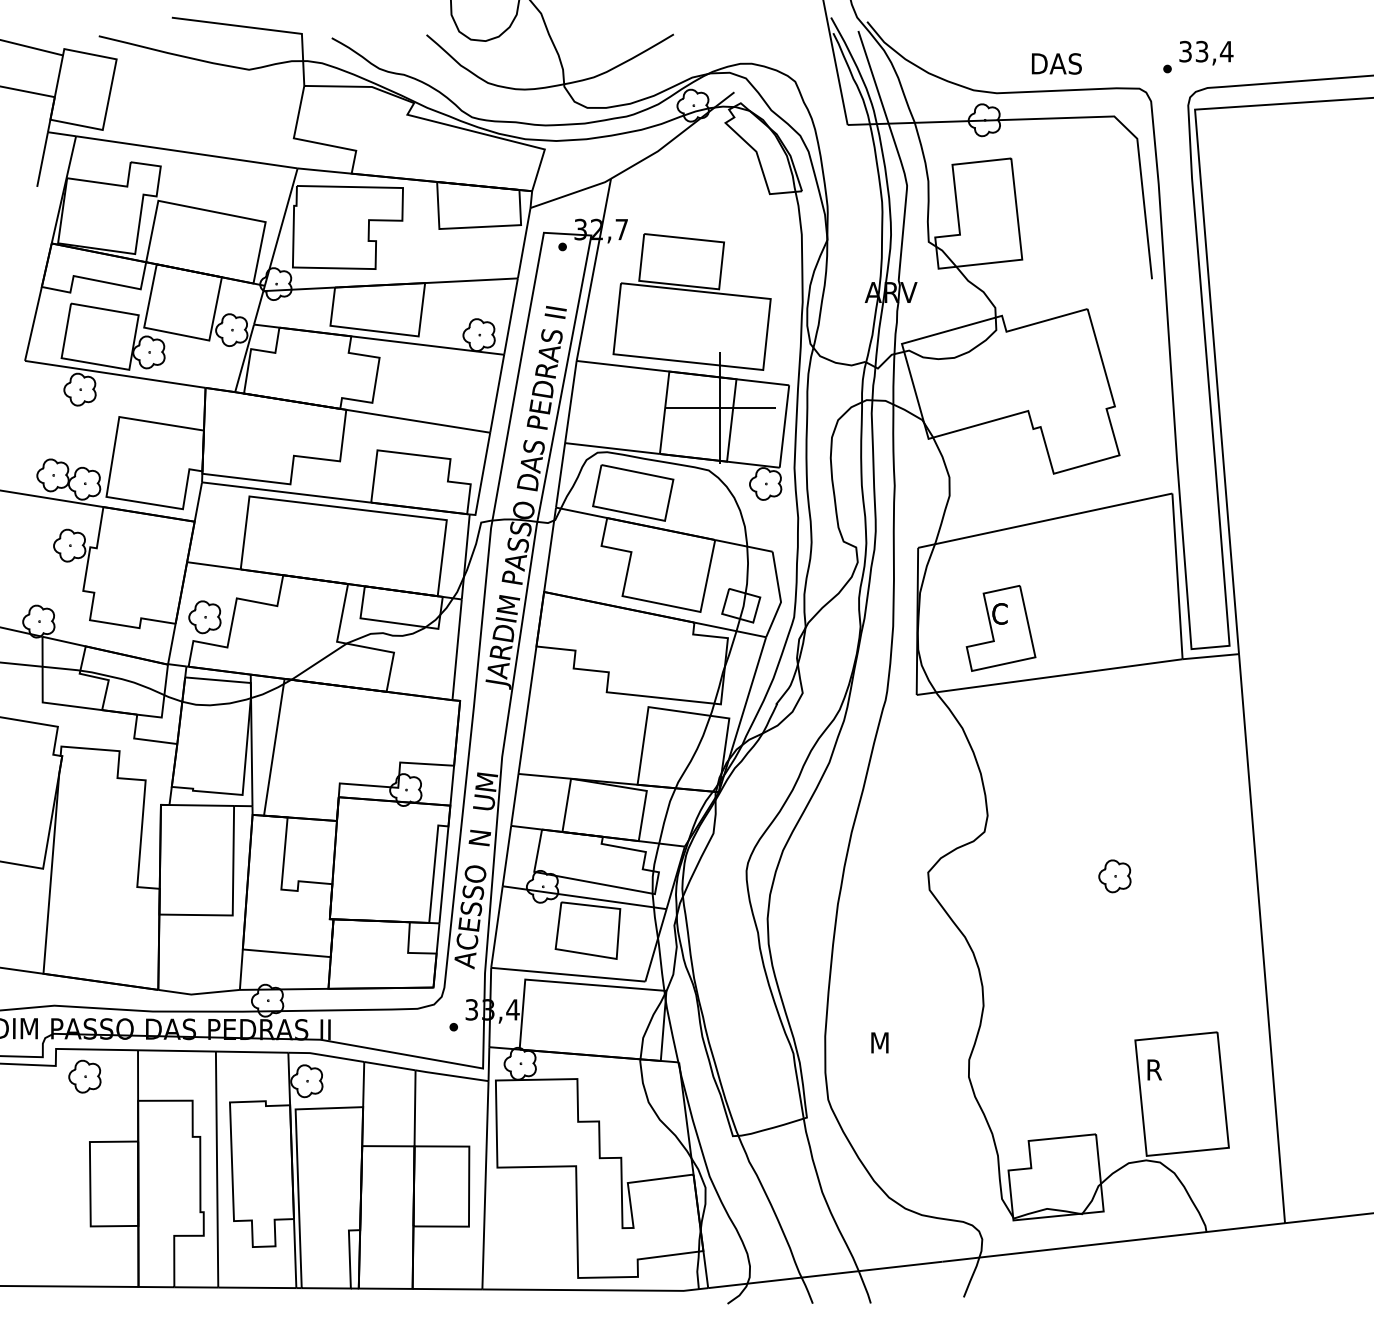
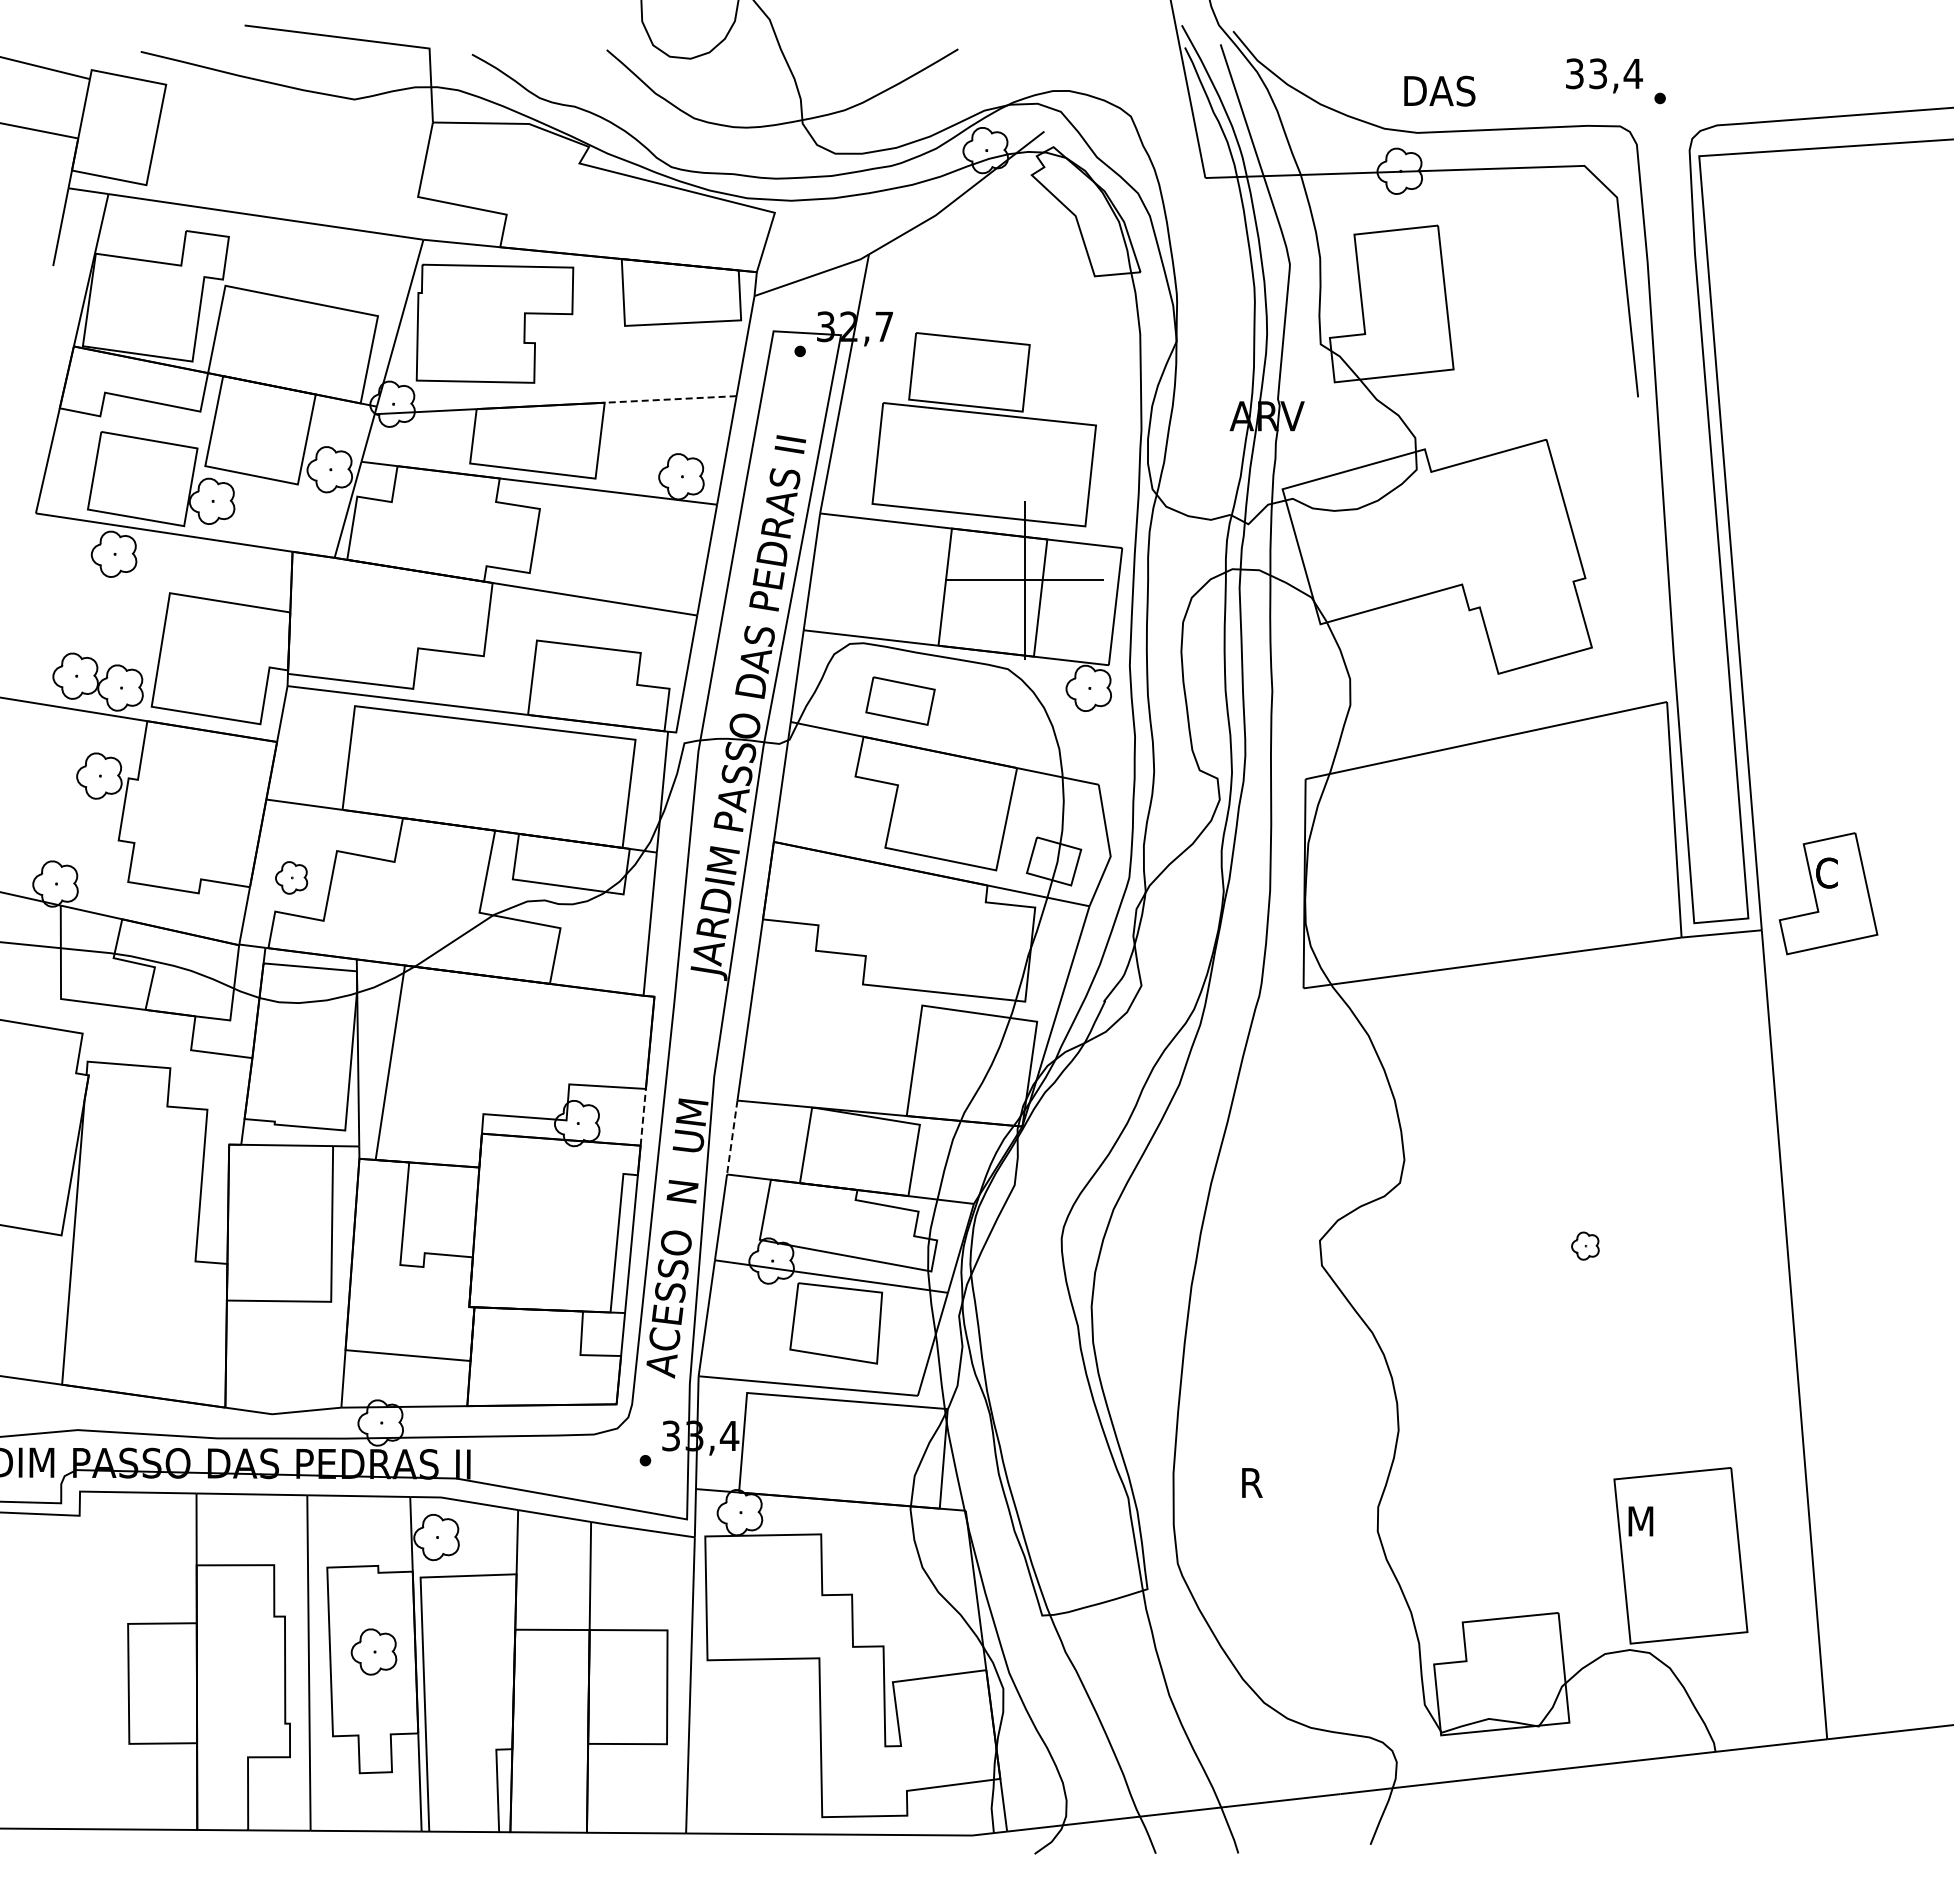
text: (1206, 52) -> (1604, 75), moved
text: (1056, 63) -> (1439, 90), moved
line: (471, 280) -> (670, 399), solid -> dashed
part: (633, 492) -> (900, 700), size x0.6
part: (204, 617) -> (291, 877), size x0.7
part: (1001, 628) -> (1828, 893), moved
line: (452, 785) -> (643, 1116), solid -> dashed
line: (515, 800) -> (732, 1138), solid -> dashed
part: (1115, 875) -> (1585, 1245), size x0.6
text: (880, 1042) -> (1251, 1482), M -> R
text: (1153, 1069) -> (1640, 1521), R -> M
part: (84, 1076) -> (373, 1651), moved

